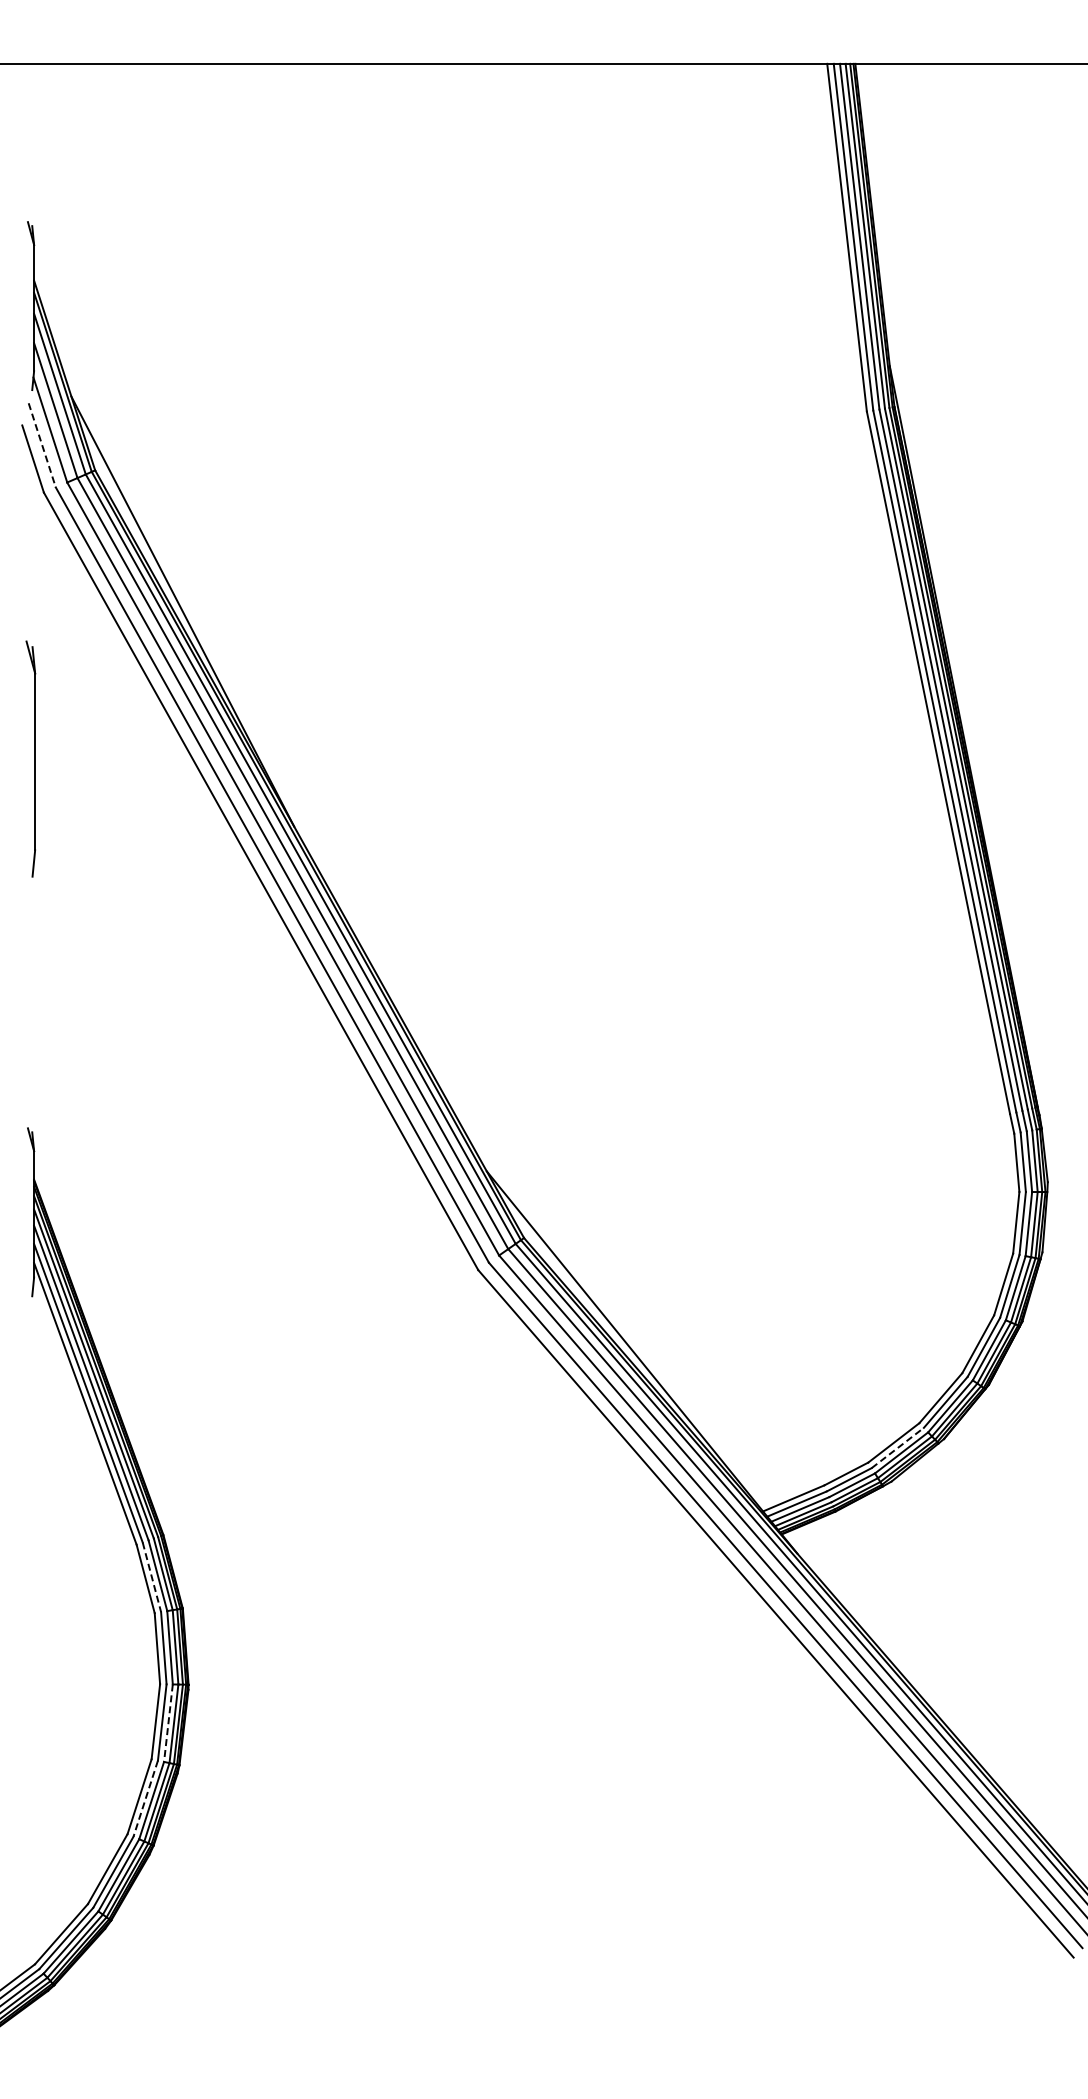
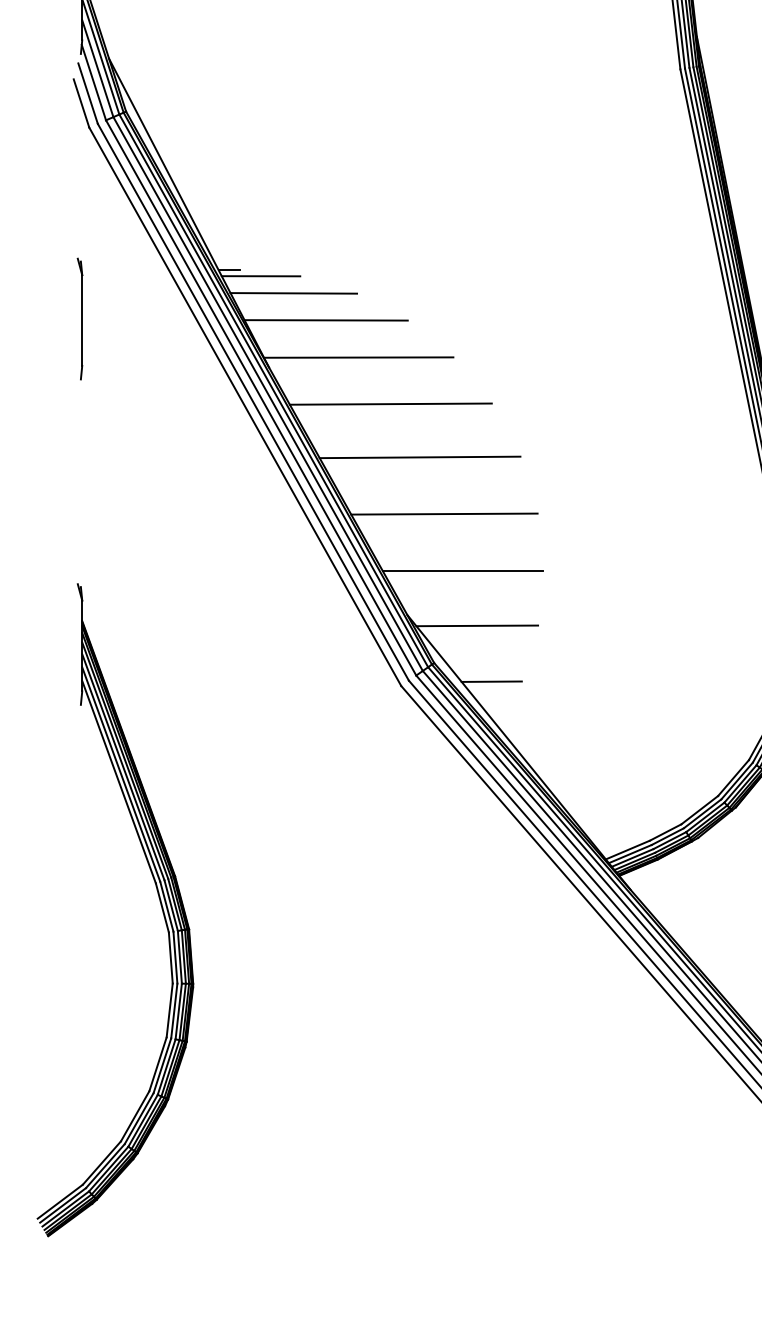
line: (42, 445) -> (88, 93), dashed -> solid
line: (238, 691) -> (229, 270), added
line: (282, 699) -> (260, 276), added
line: (328, 723) -> (293, 293), added
part: (31, 759) -> (80, 319), size x0.71
line: (373, 760) -> (326, 320), added
line: (418, 812) -> (358, 357), added
line: (463, 877) -> (390, 404), added
line: (504, 951) -> (420, 457), added
line: (538, 1030) -> (444, 513), added
line: (563, 1109) -> (462, 570), added
line: (583, 1185) -> (476, 625), added
line: (604, 1263) -> (491, 681), added
line: (897, 1448) -> (702, 814), dashed -> solid
line: (151, 1577) -> (166, 906), dashed -> solid
line: (168, 1723) -> (178, 1011), dashed -> solid
line: (145, 1798) -> (162, 1065), dashed -> solid

